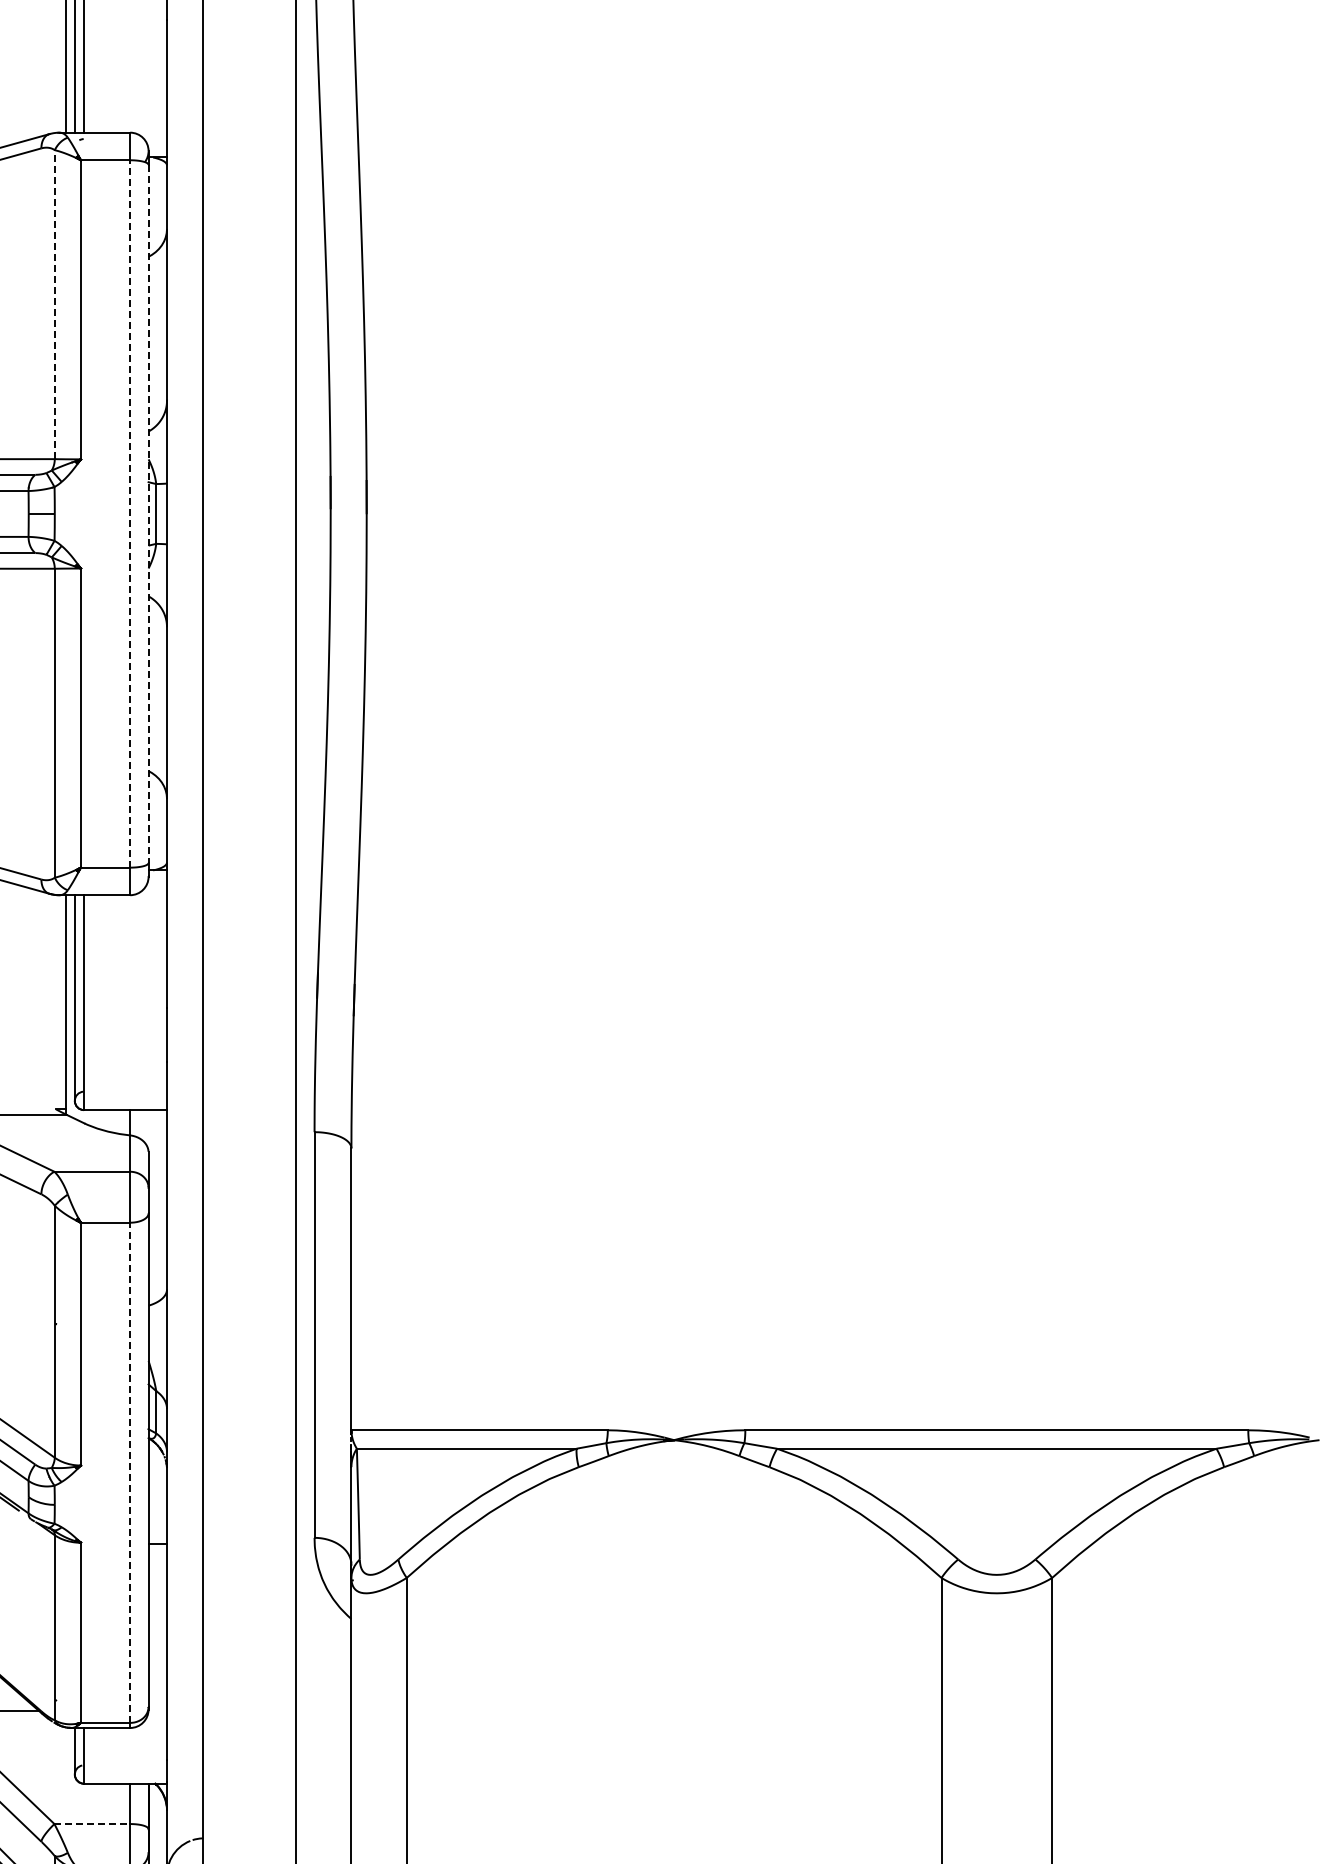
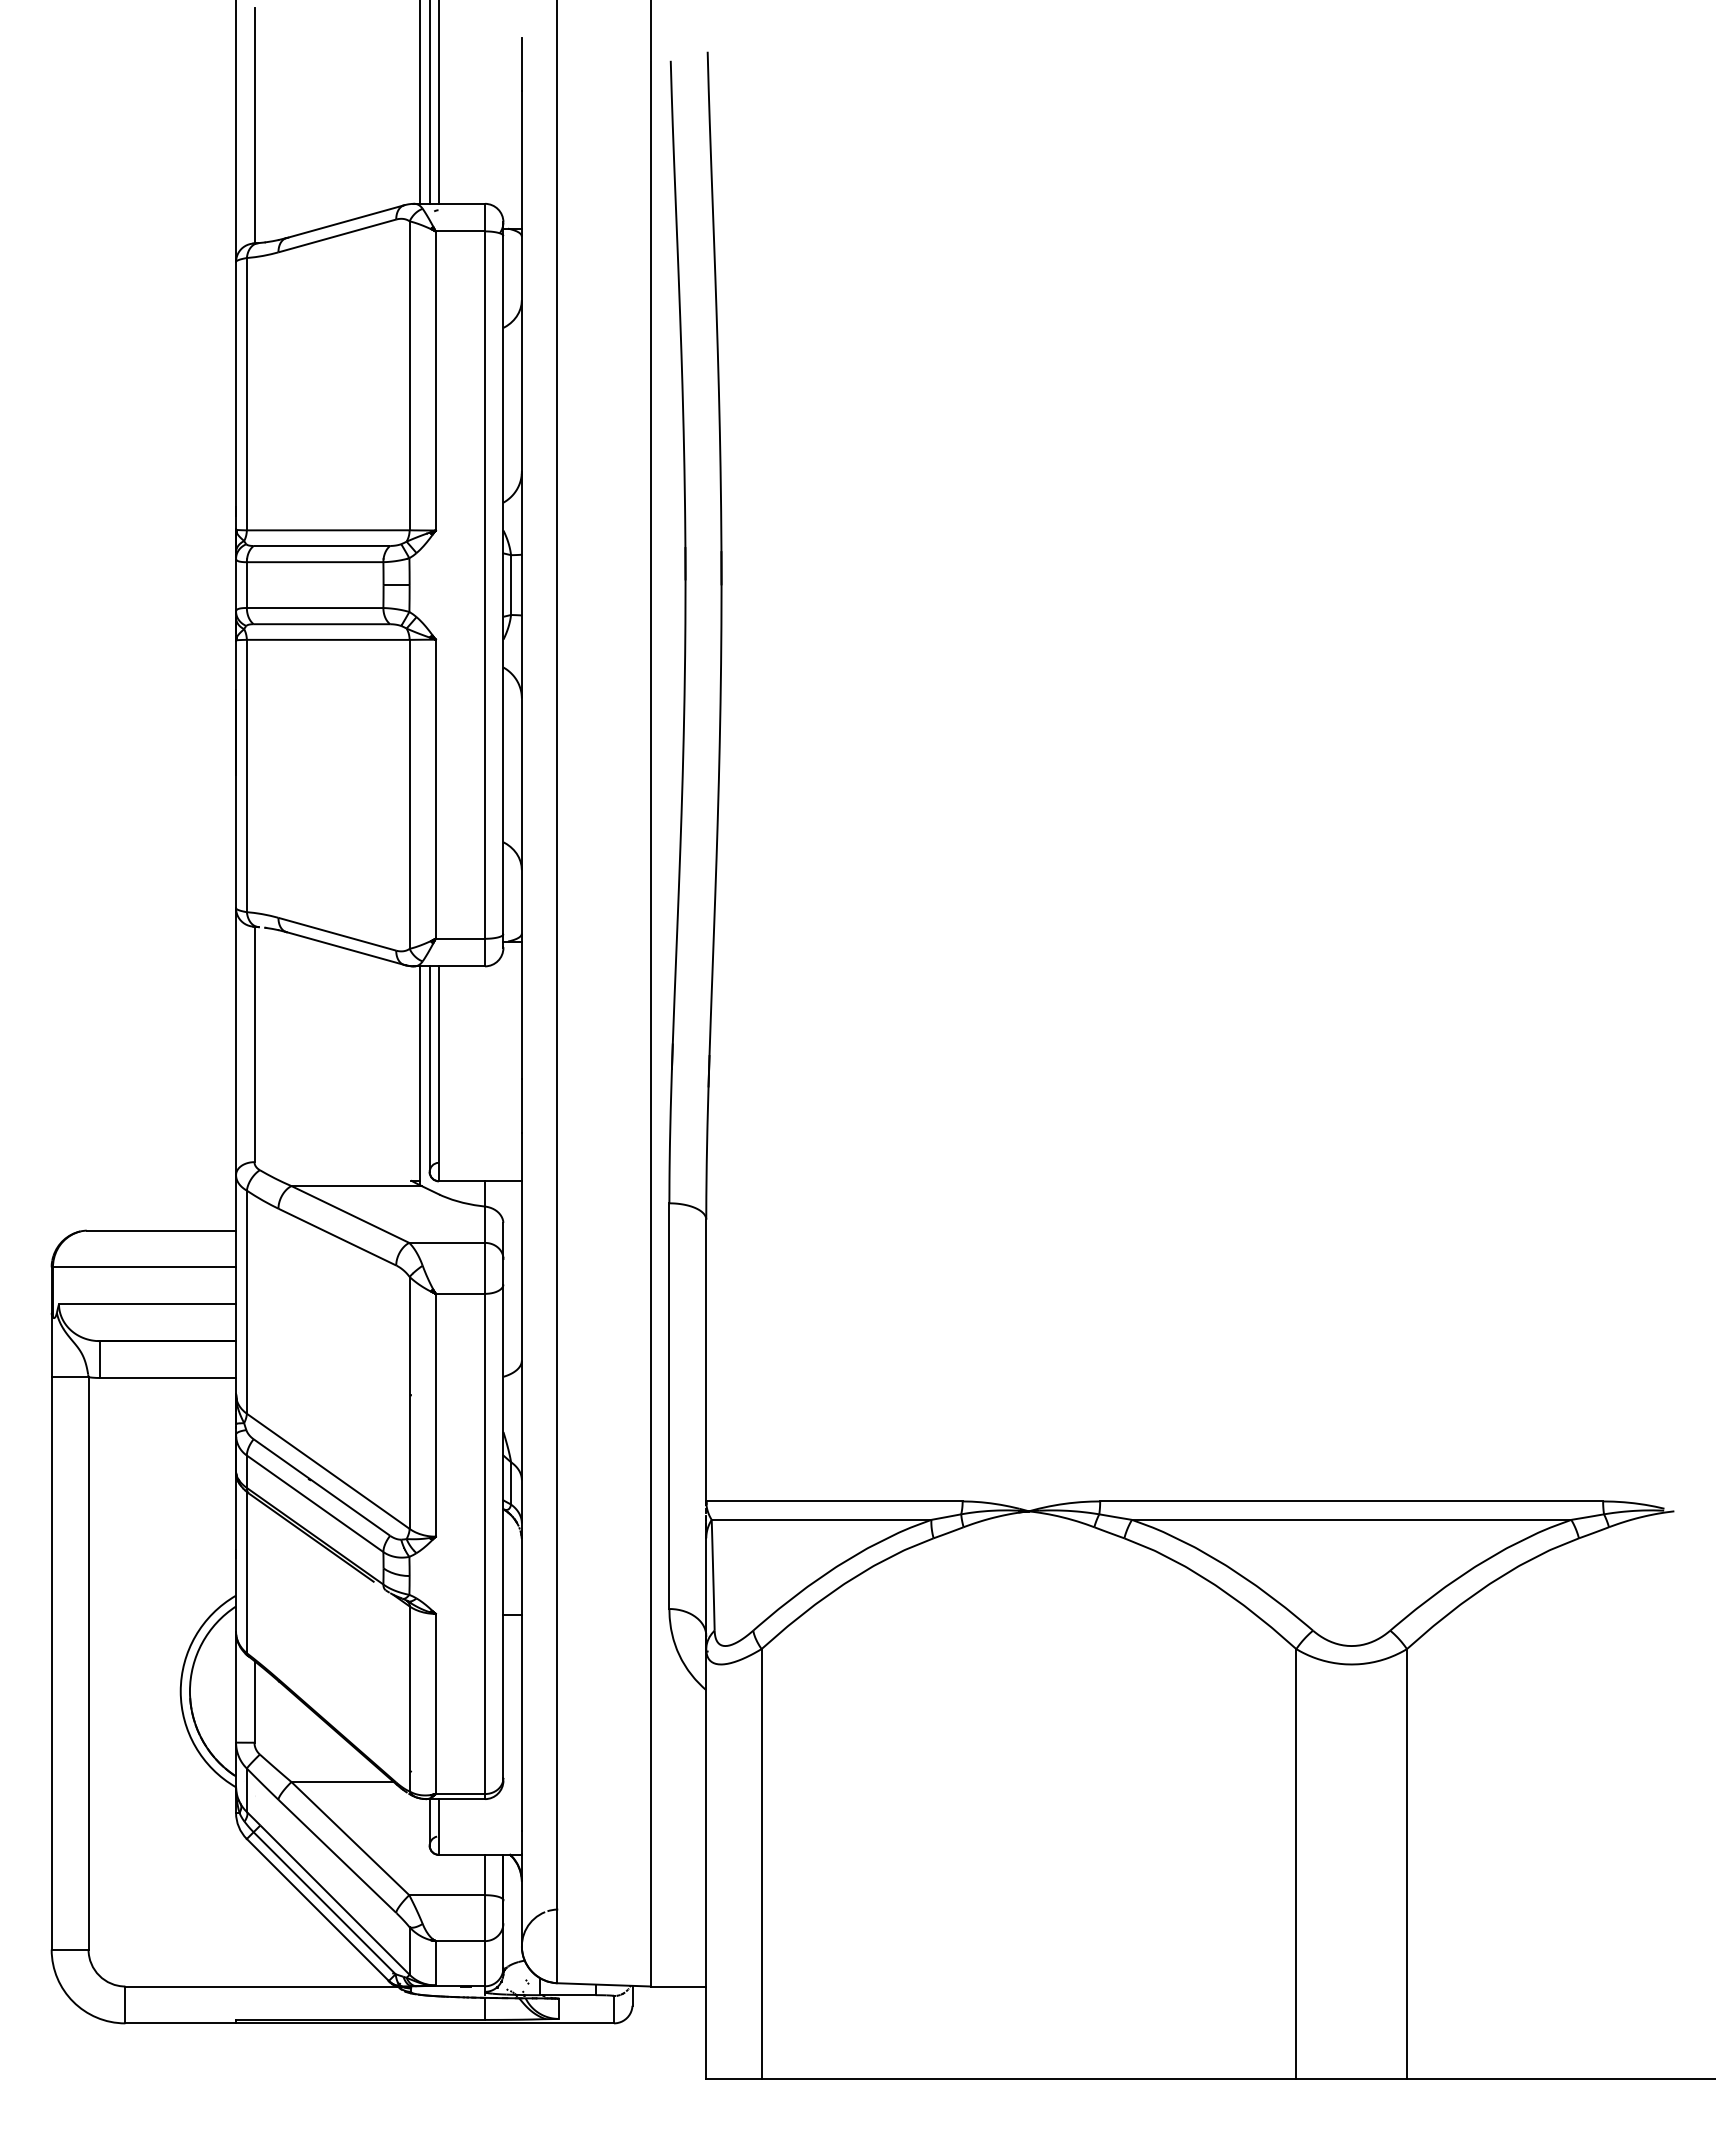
line: (54, 304) -> (409, 375), dashed -> solid
line: (130, 514) -> (485, 585), dashed -> solid
line: (148, 514) -> (503, 585), dashed -> solid
line: (130, 1472) -> (485, 1543), dashed -> solid
line: (92, 1824) -> (447, 1895), dashed -> solid

